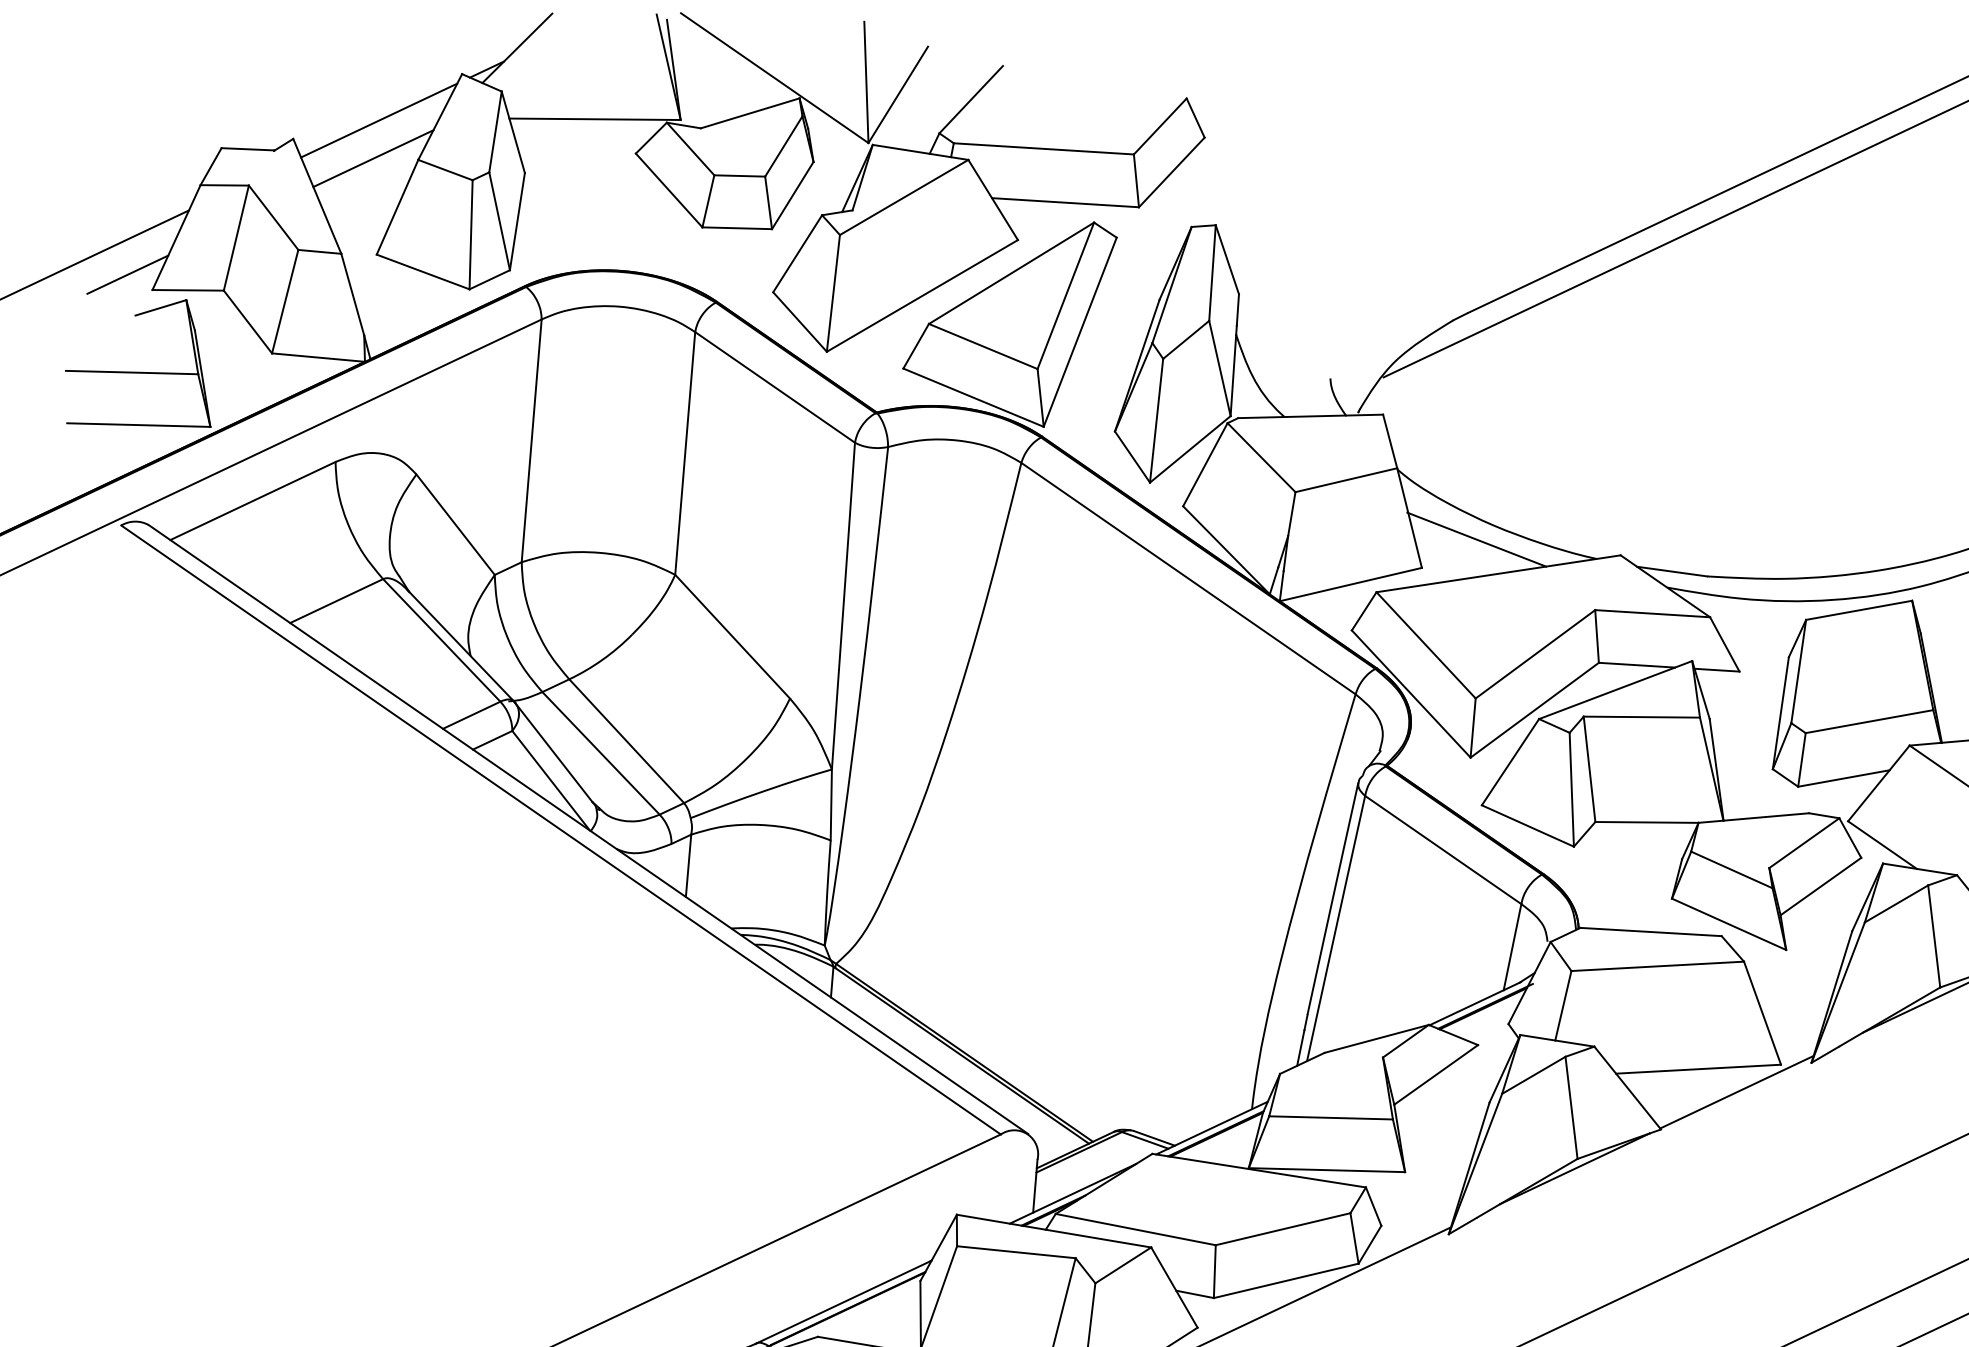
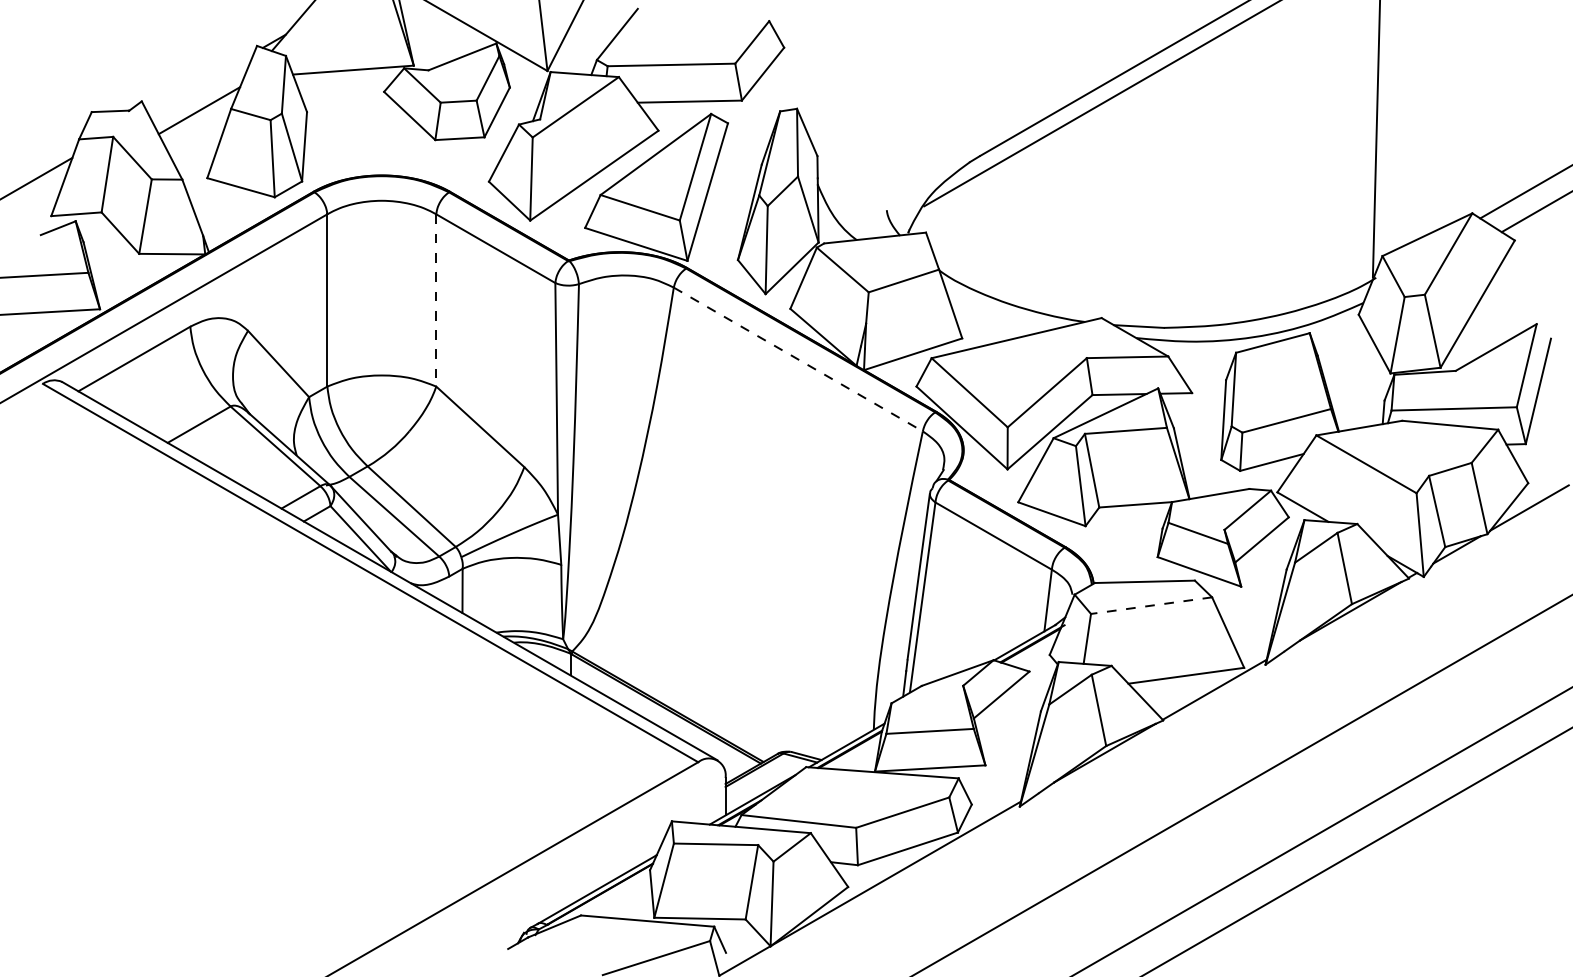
line: (379, 120) -> (201, 83), removed
line: (127, 274) -> (32, 206), removed
line: (685, 453) -> (436, 300), solid -> dashed
line: (1475, 539) -> (998, 315), removed
line: (1188, 578) -> (798, 359), solid -> dashed
line: (1657, 966) -> (1151, 605), solid -> dashed

